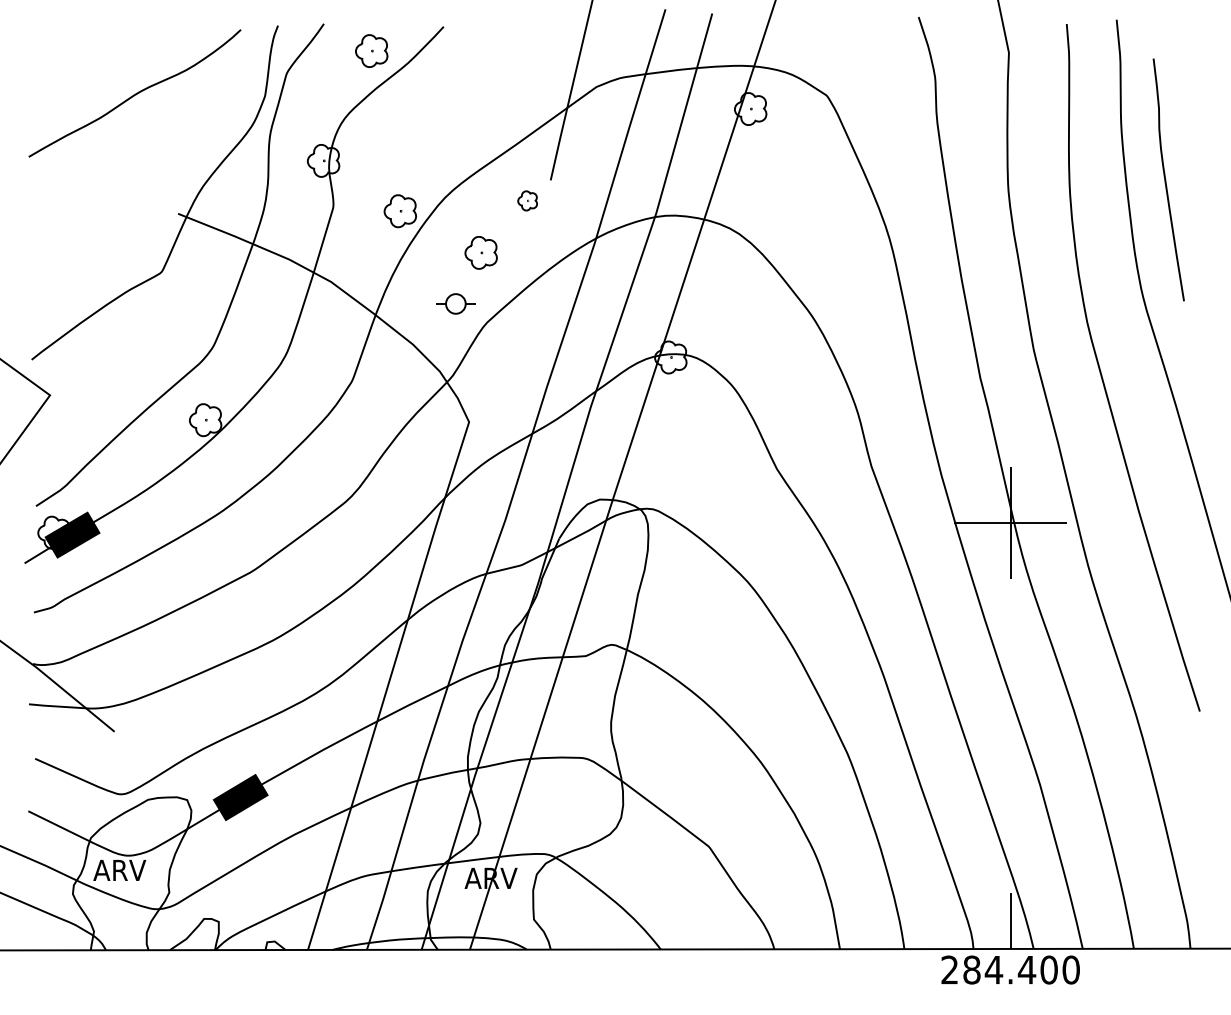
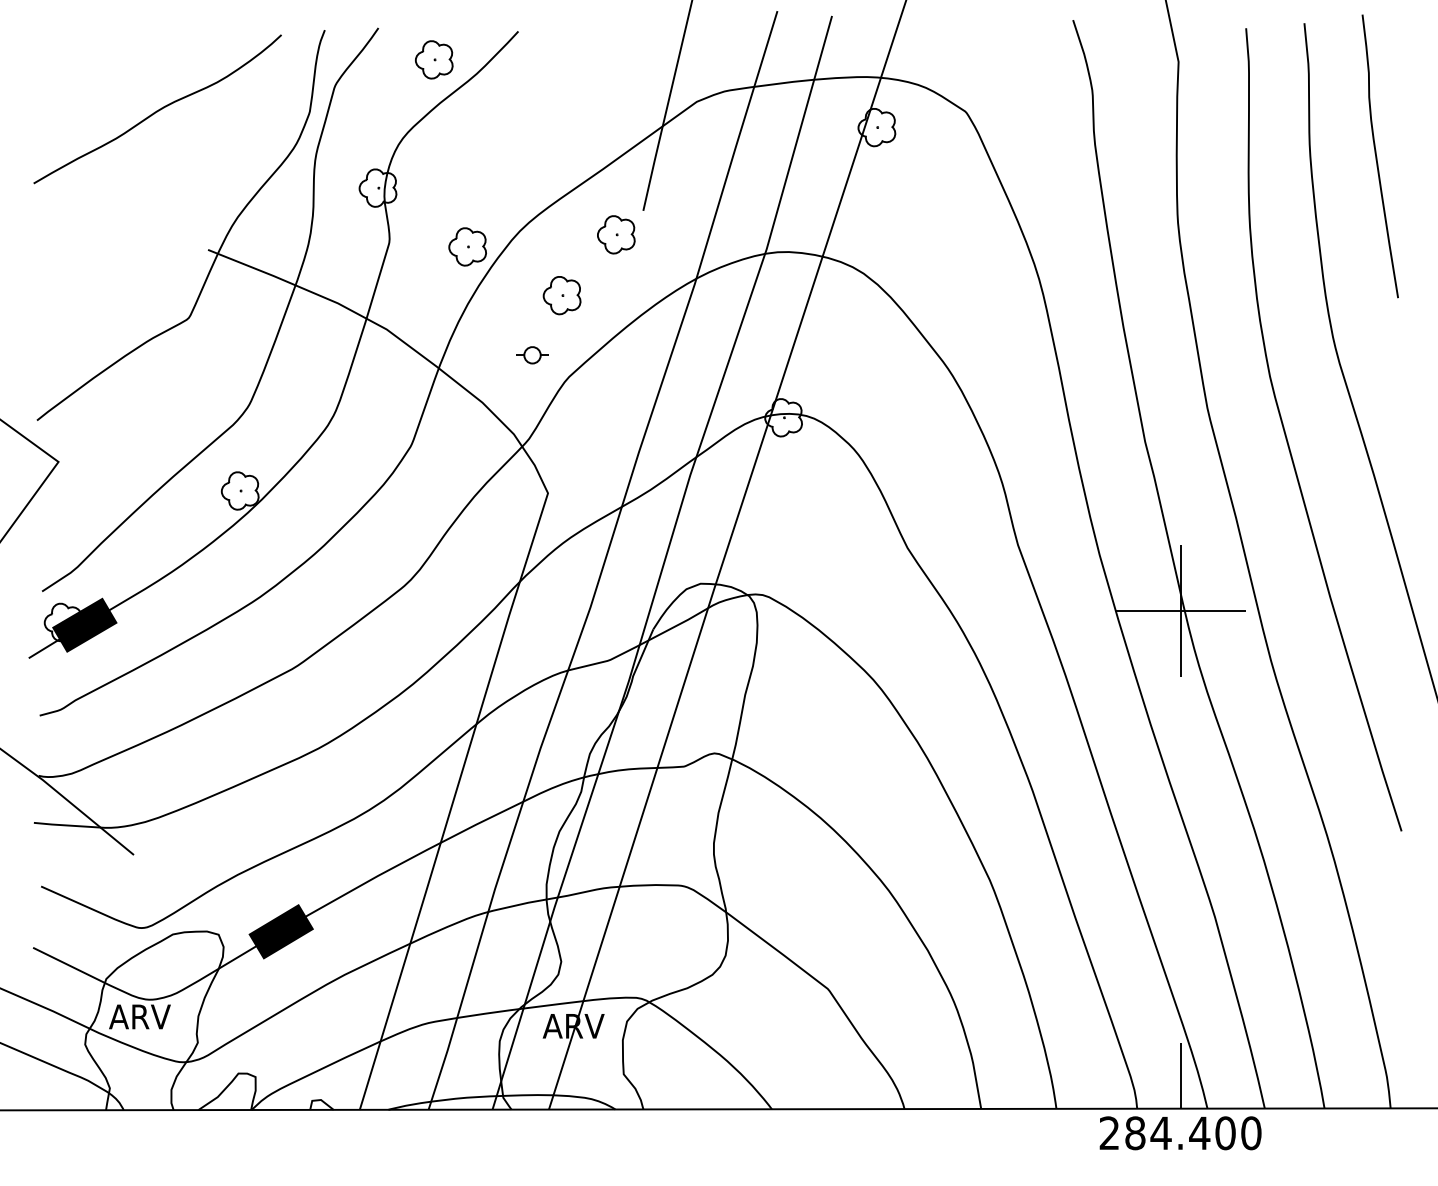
curve: (1166, 180) -> (1377, 156), moved
part: (527, 200) -> (616, 234), size x1.67
part: (455, 304) -> (532, 355), size x0.71

